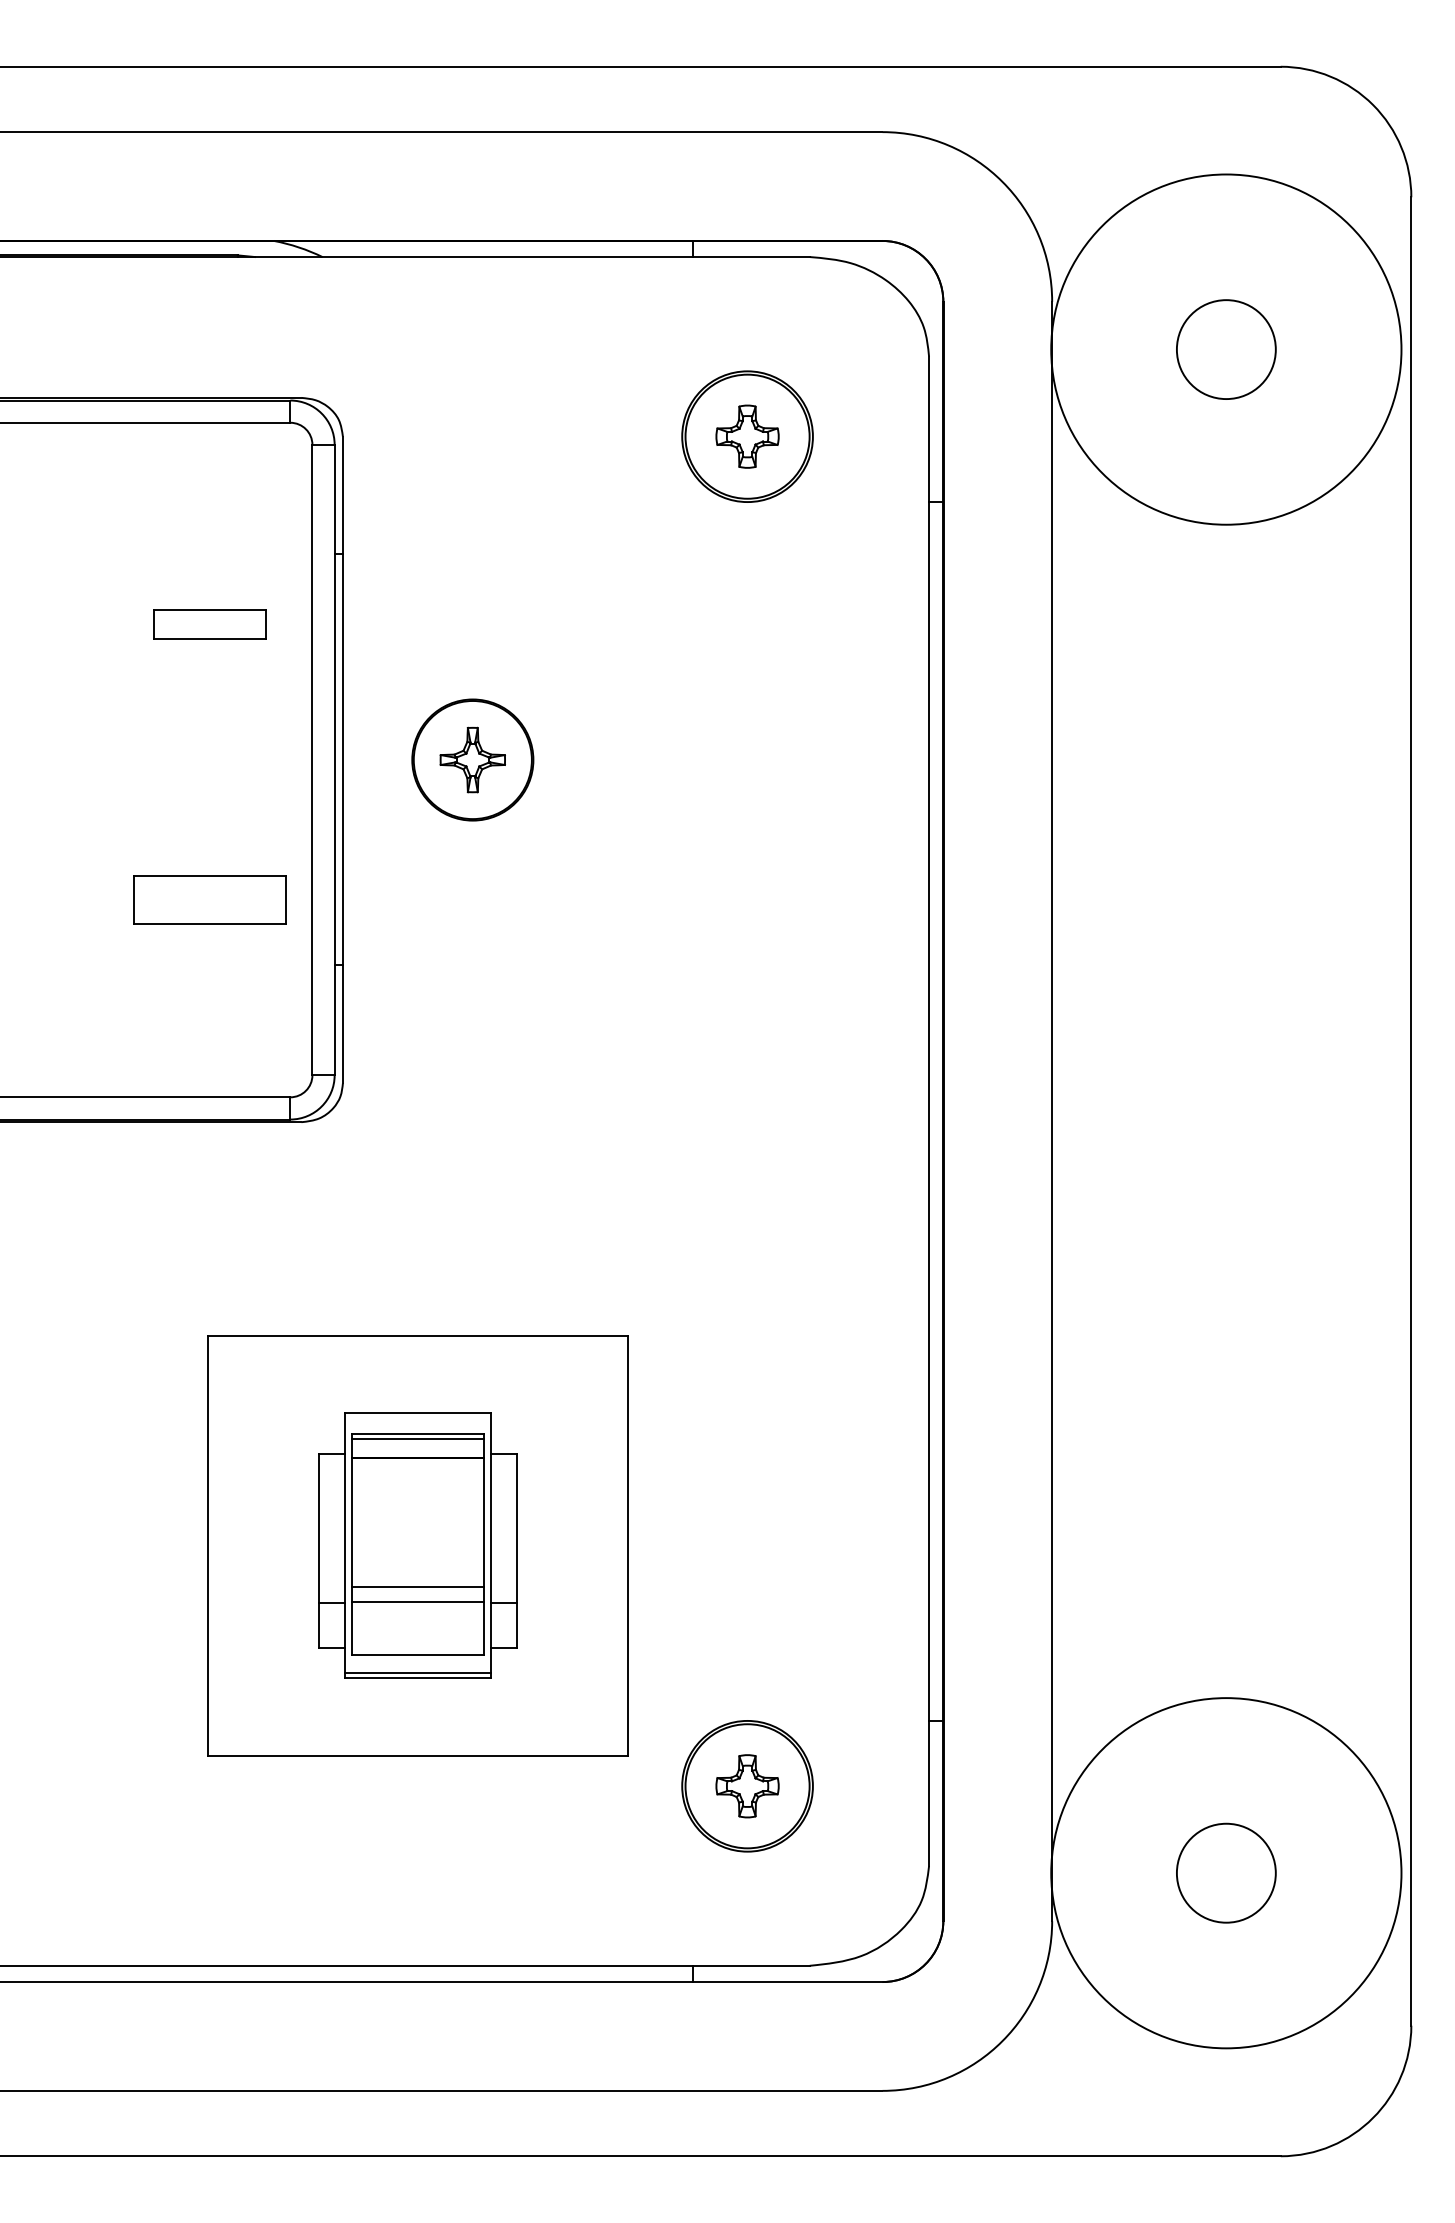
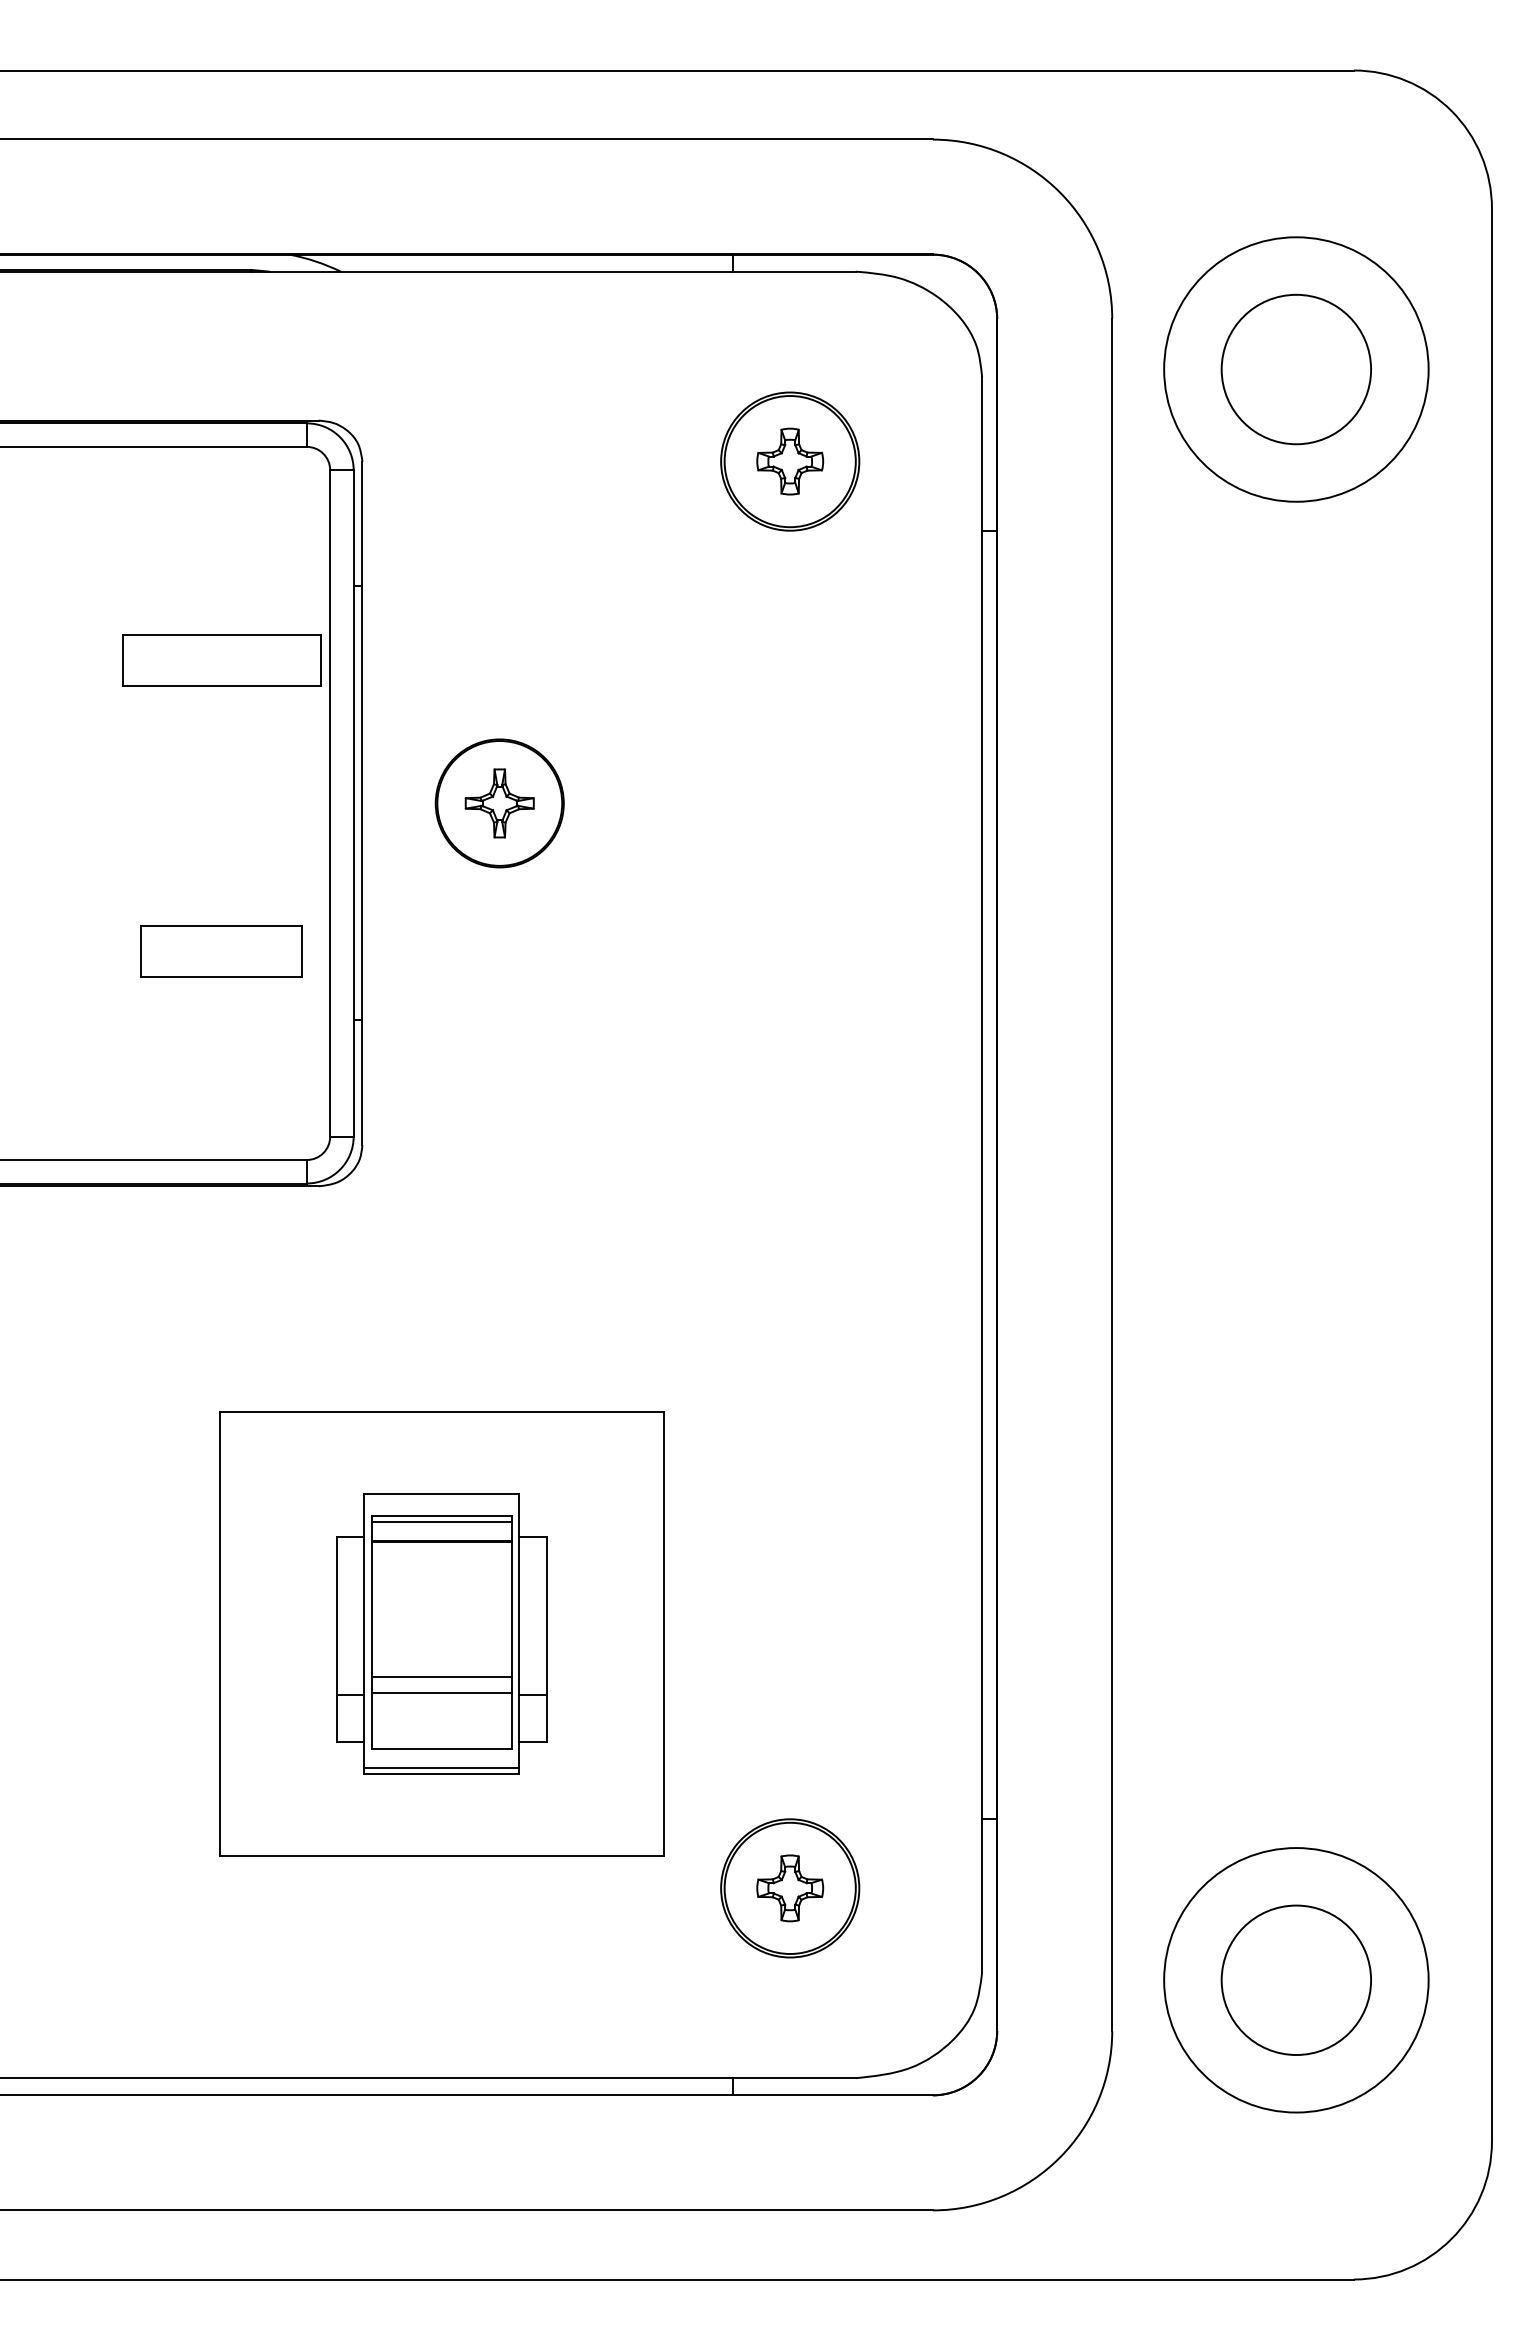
circle: (1226, 349) -> (1296, 369), size x0.71
circle: (1226, 349) -> (1296, 369), size x1.43
part: (209, 624) -> (221, 660), size x1.67
circle: (1226, 1873) -> (1296, 1980), size x0.71
circle: (1226, 1873) -> (1296, 1980), size x1.43

